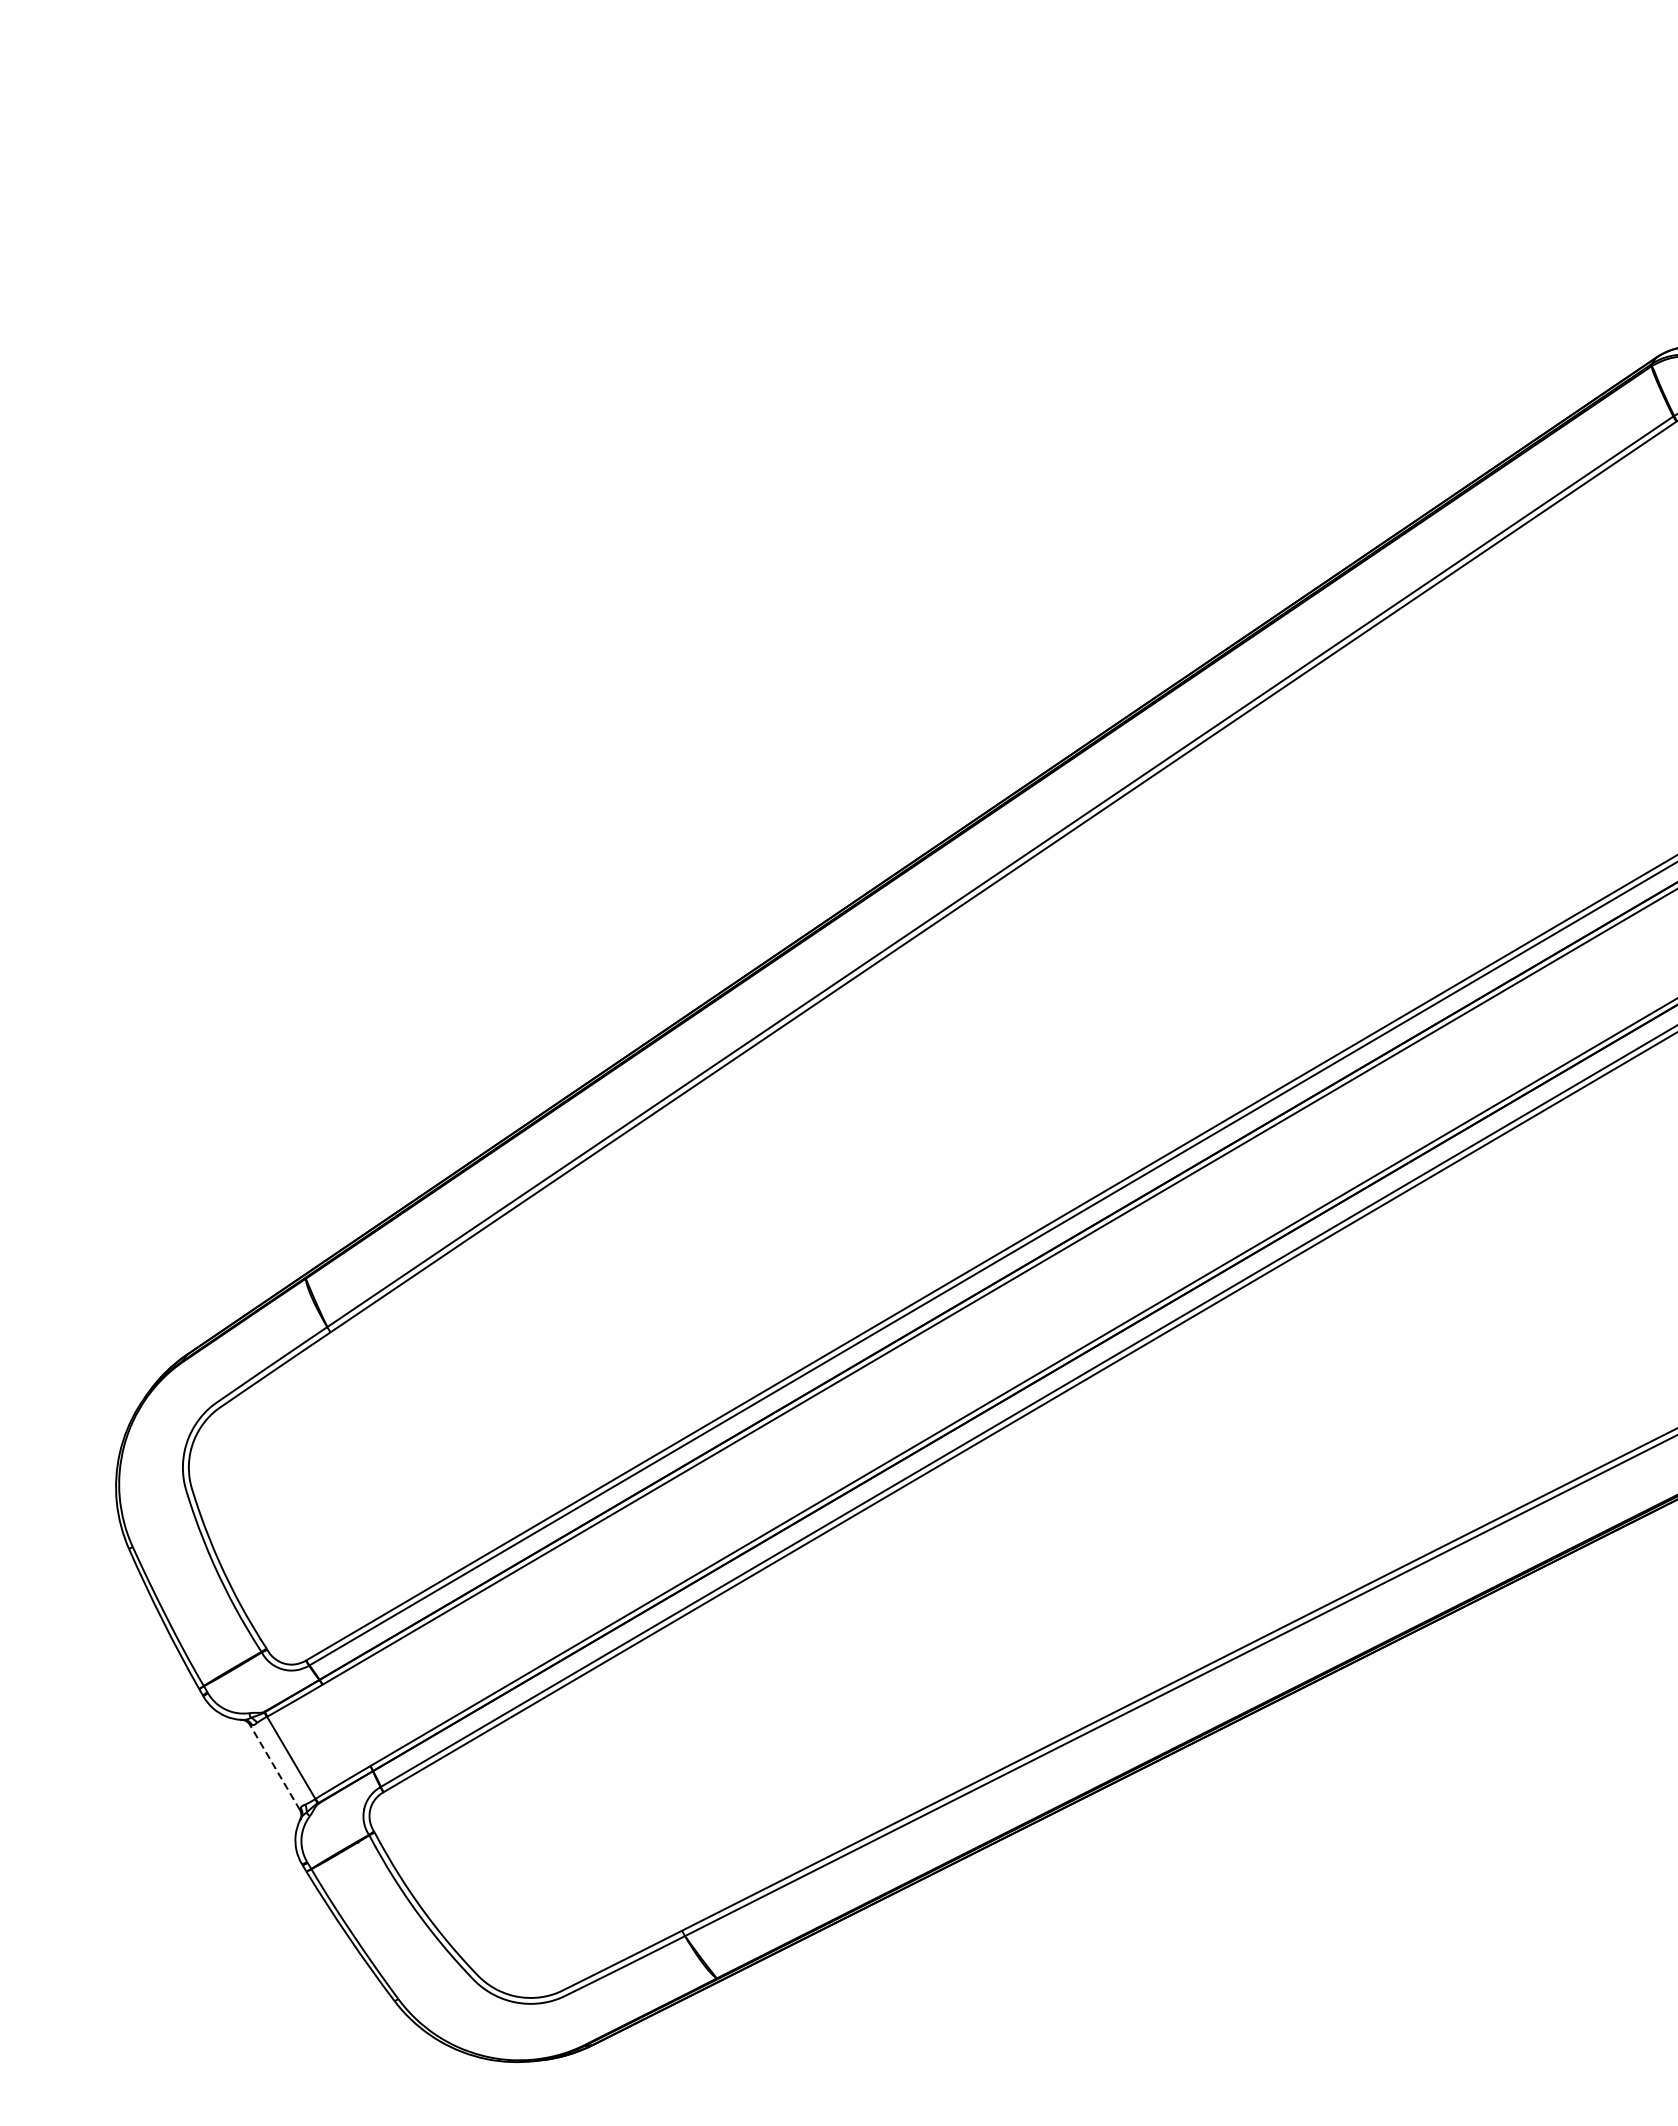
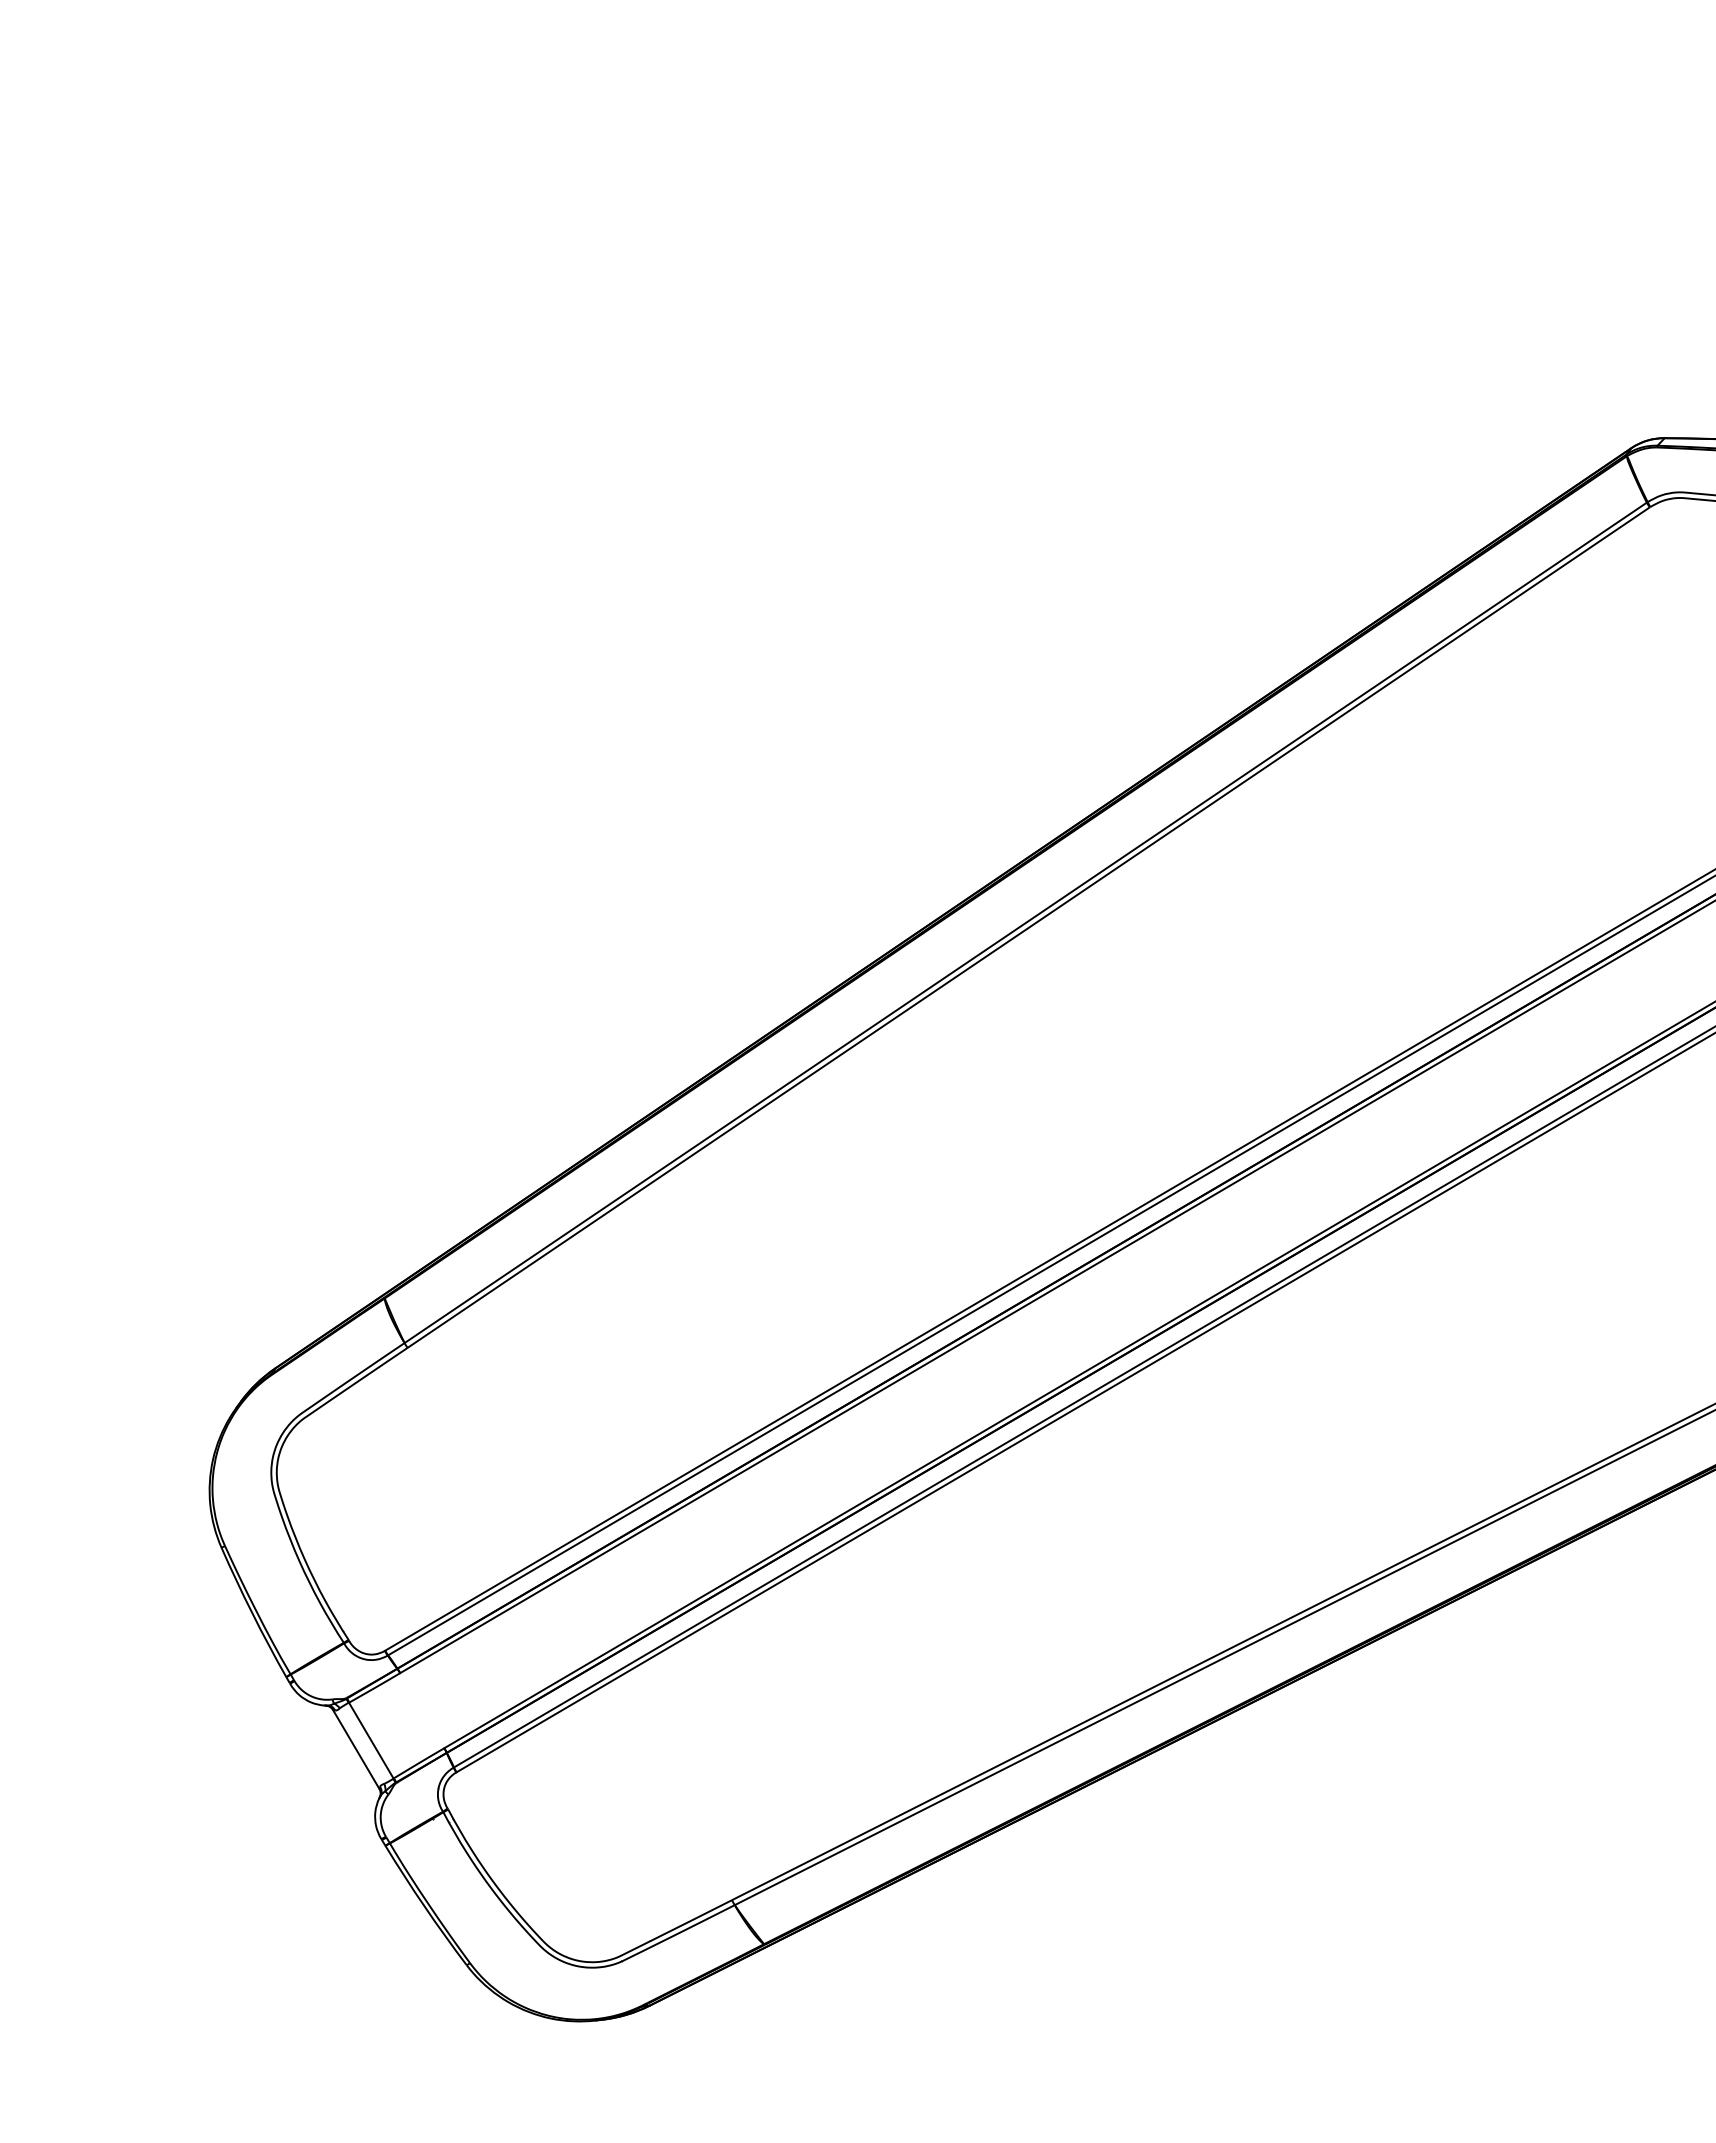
line: (275, 1767) -> (356, 1749), dashed -> solid

